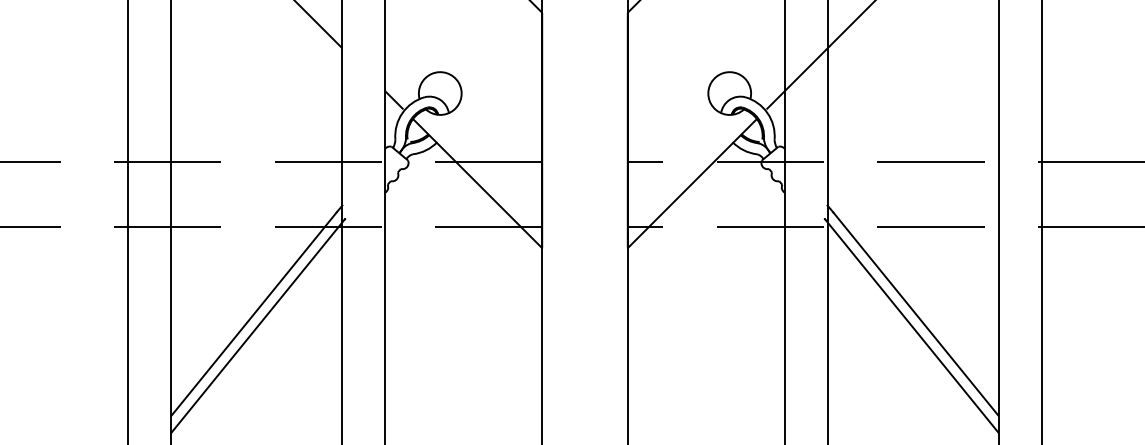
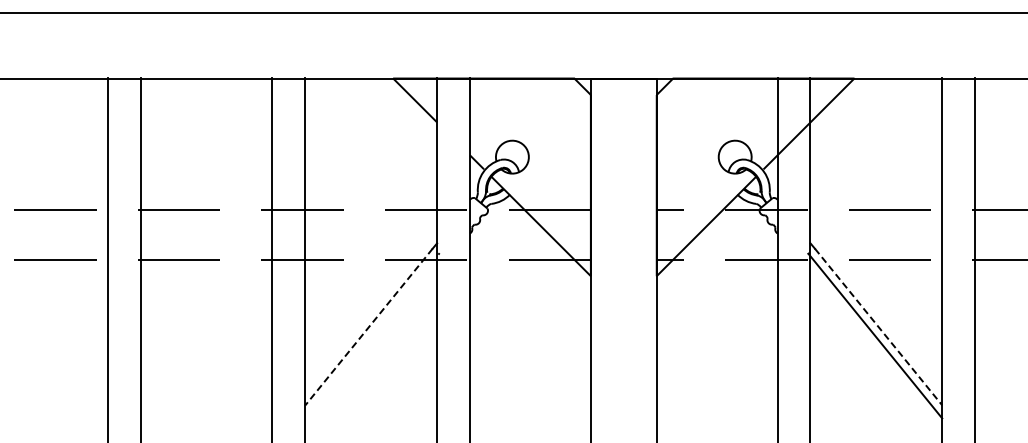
line: (254, 314) -> (369, 327), solid -> dashed
line: (915, 314) -> (878, 327), solid -> dashed
line: (258, 325) -> (372, 335), removed

